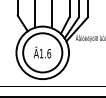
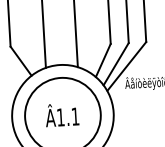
text: (49, 53) -> (76, 116), Â1.6 -> Â1.1

